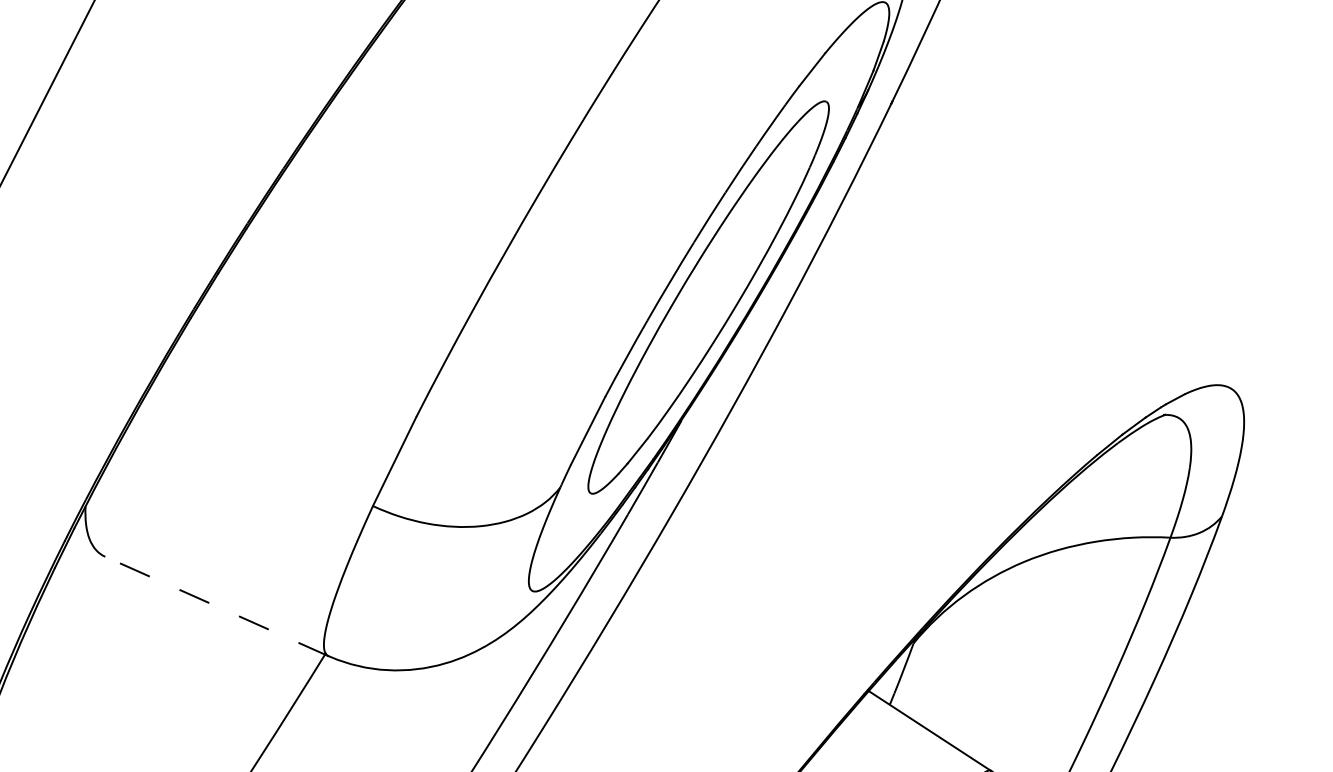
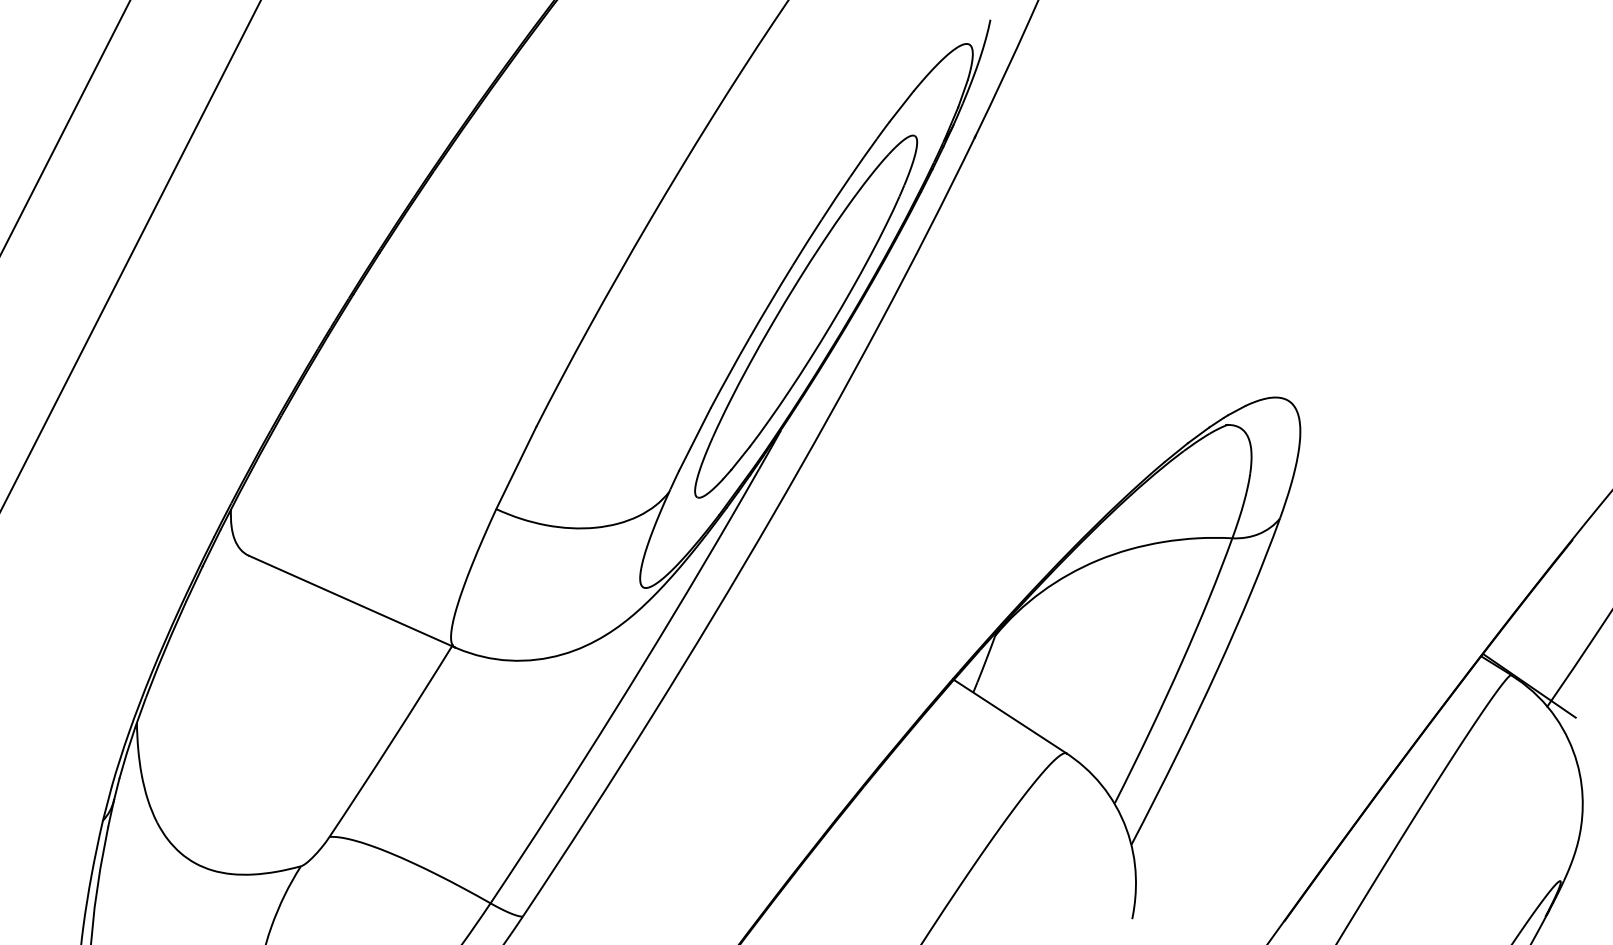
line: (217, 606) -> (352, 601), dashed -> solid

